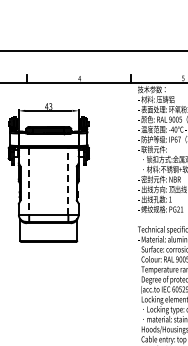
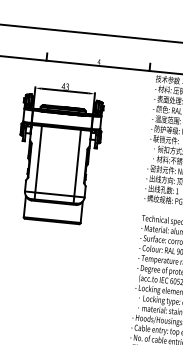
line: (68, 180) -> (77, 162), dashed -> solid
line: (29, 181) -> (38, 159), dashed -> solid

